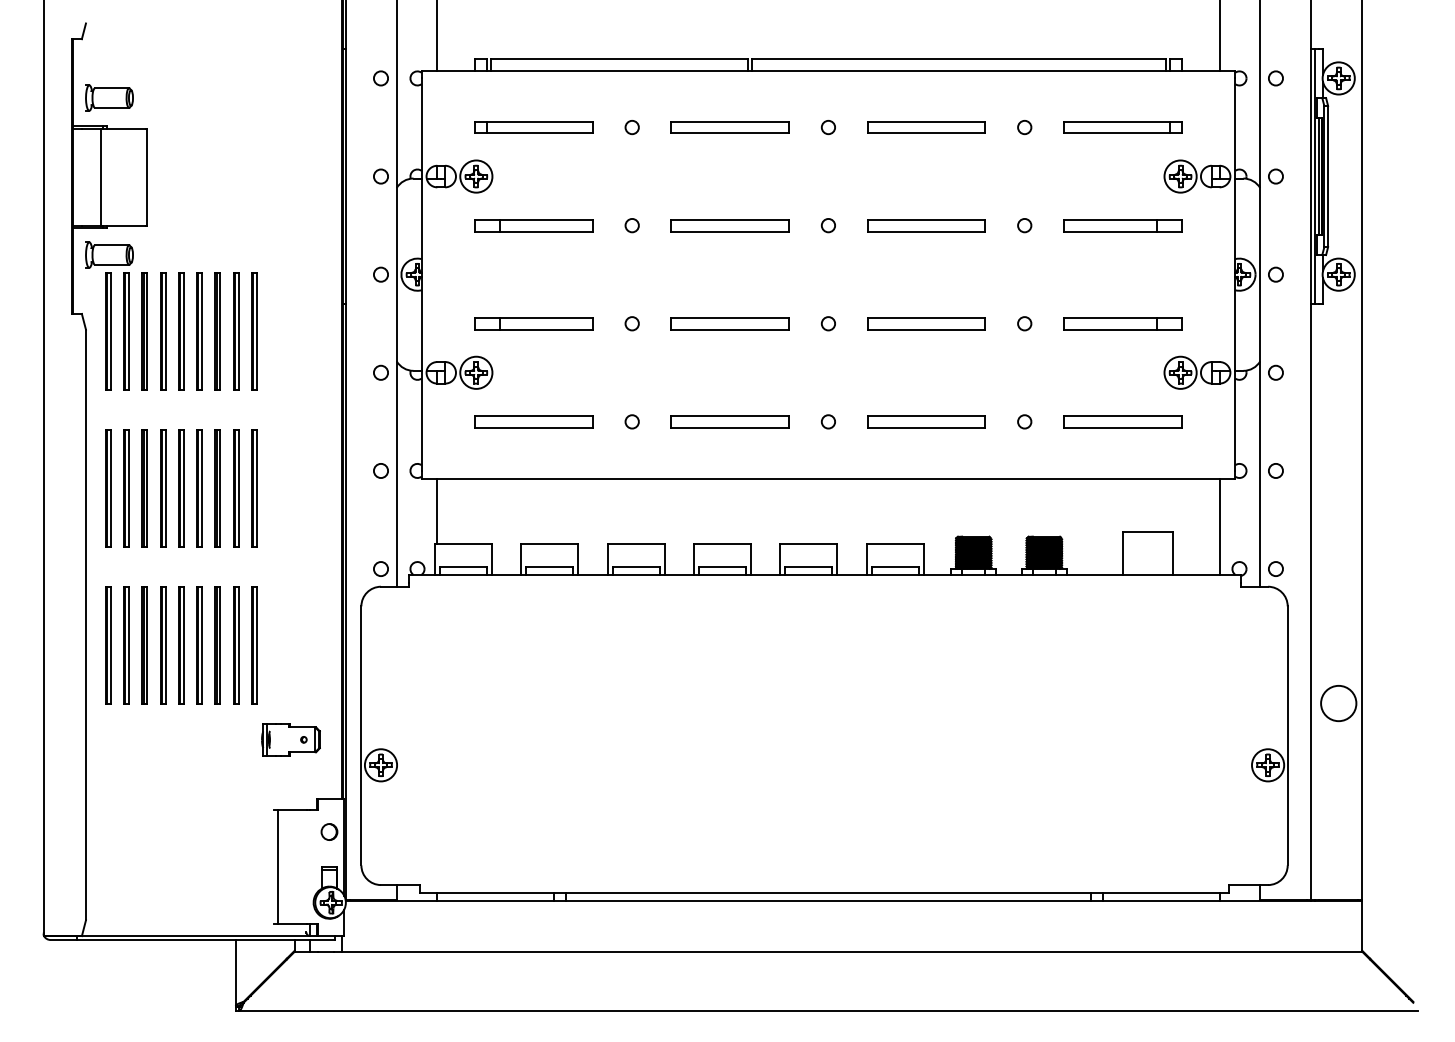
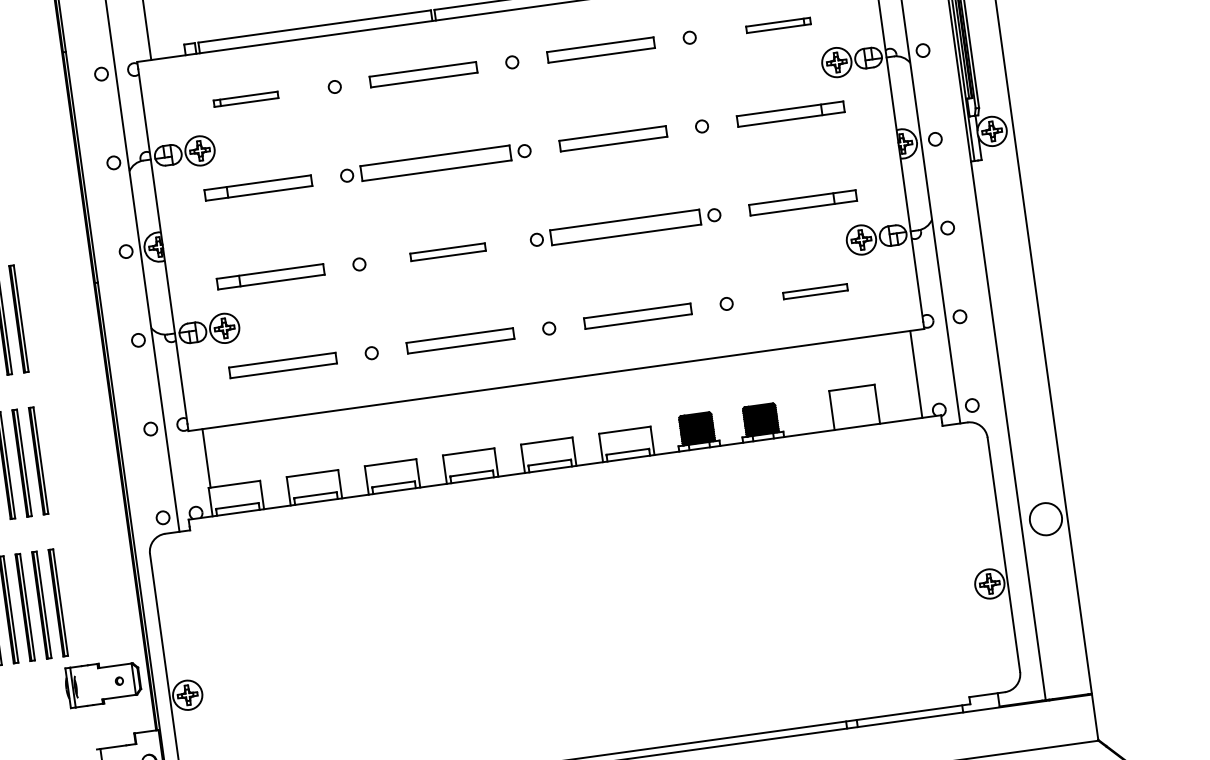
part: (533, 127) -> (245, 99), size x0.6
part: (1122, 127) -> (778, 25), size x0.6
part: (729, 225) -> (435, 163), size x1.4
part: (729, 323) -> (447, 252), size x0.7
part: (926, 323) -> (625, 227), size x1.4
part: (1122, 421) -> (815, 291), size x0.6
part: (290, 739) -> (102, 683), size x1.4

